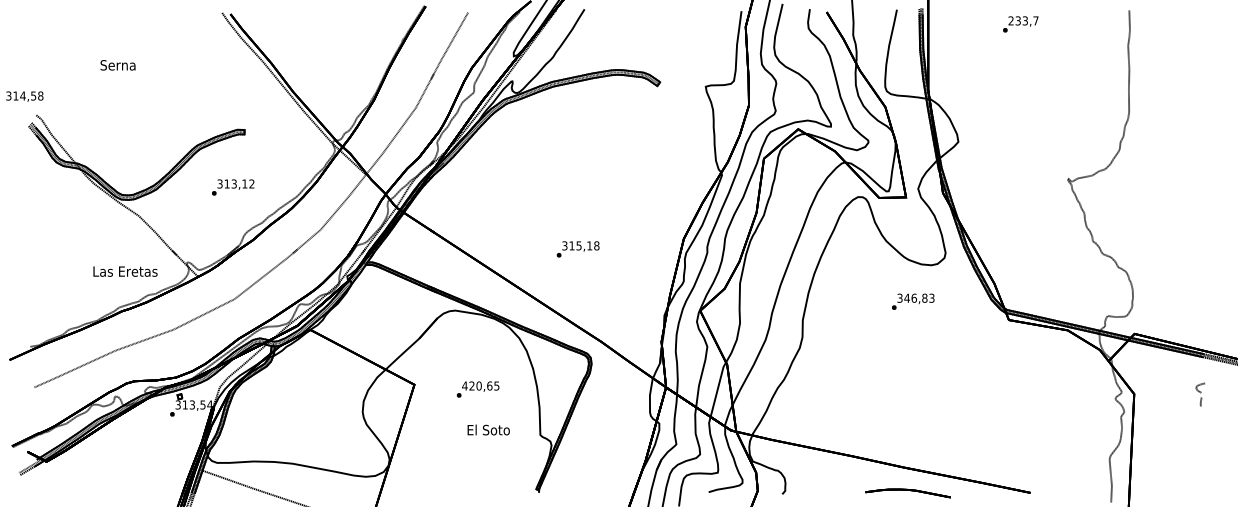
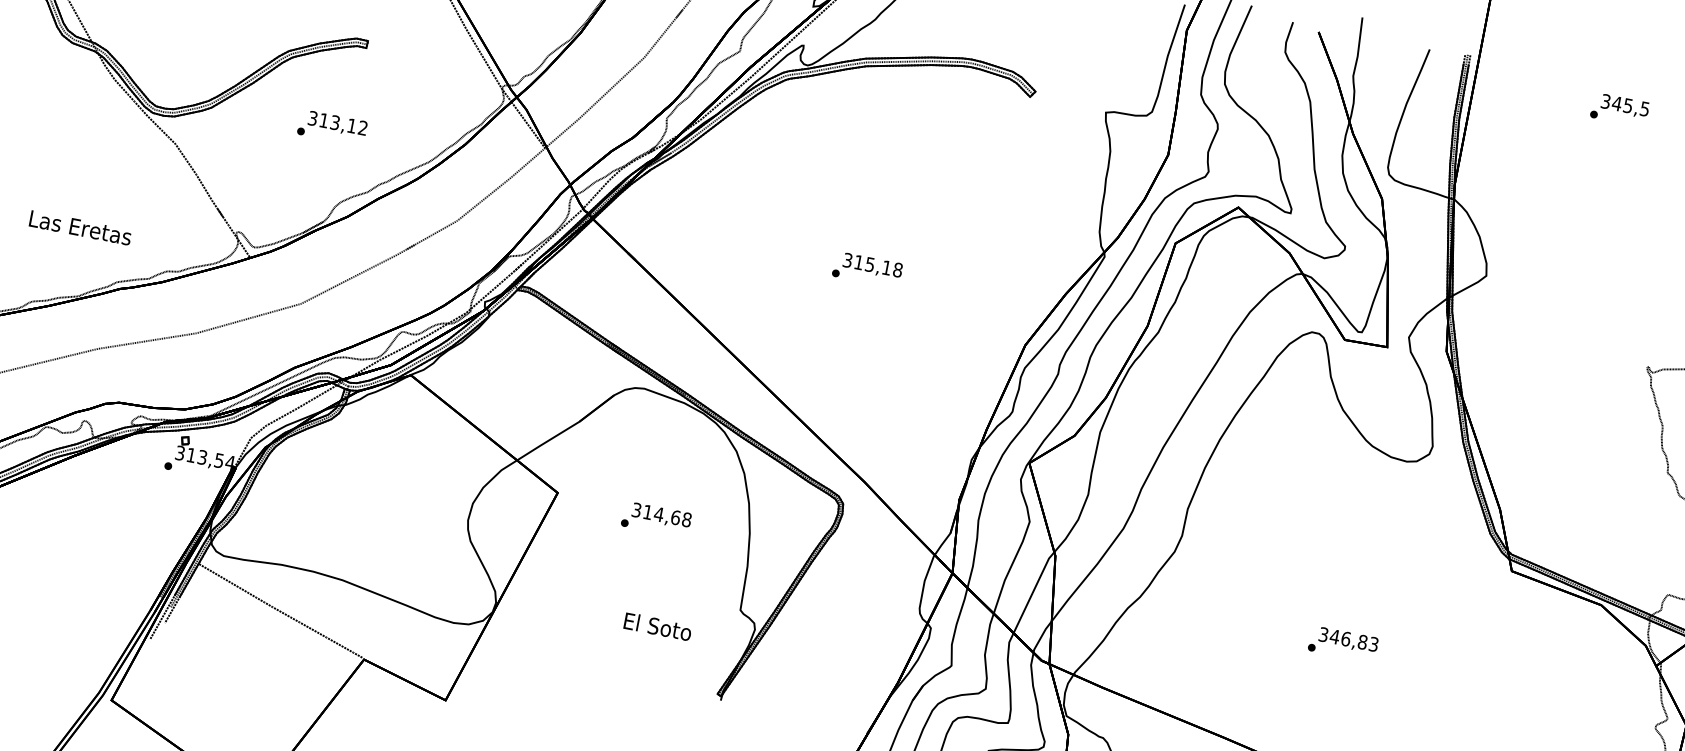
text: (1023, 20) -> (1625, 104), 233,7 -> 345,5
text: (577, 249) -> (866, 269), moved
text: (125, 271) -> (80, 227), moved
text: (913, 301) -> (1343, 643), moved
text: (480, 385) -> (661, 514), 420,65 -> 314,68
text: (488, 429) -> (657, 625), moved

